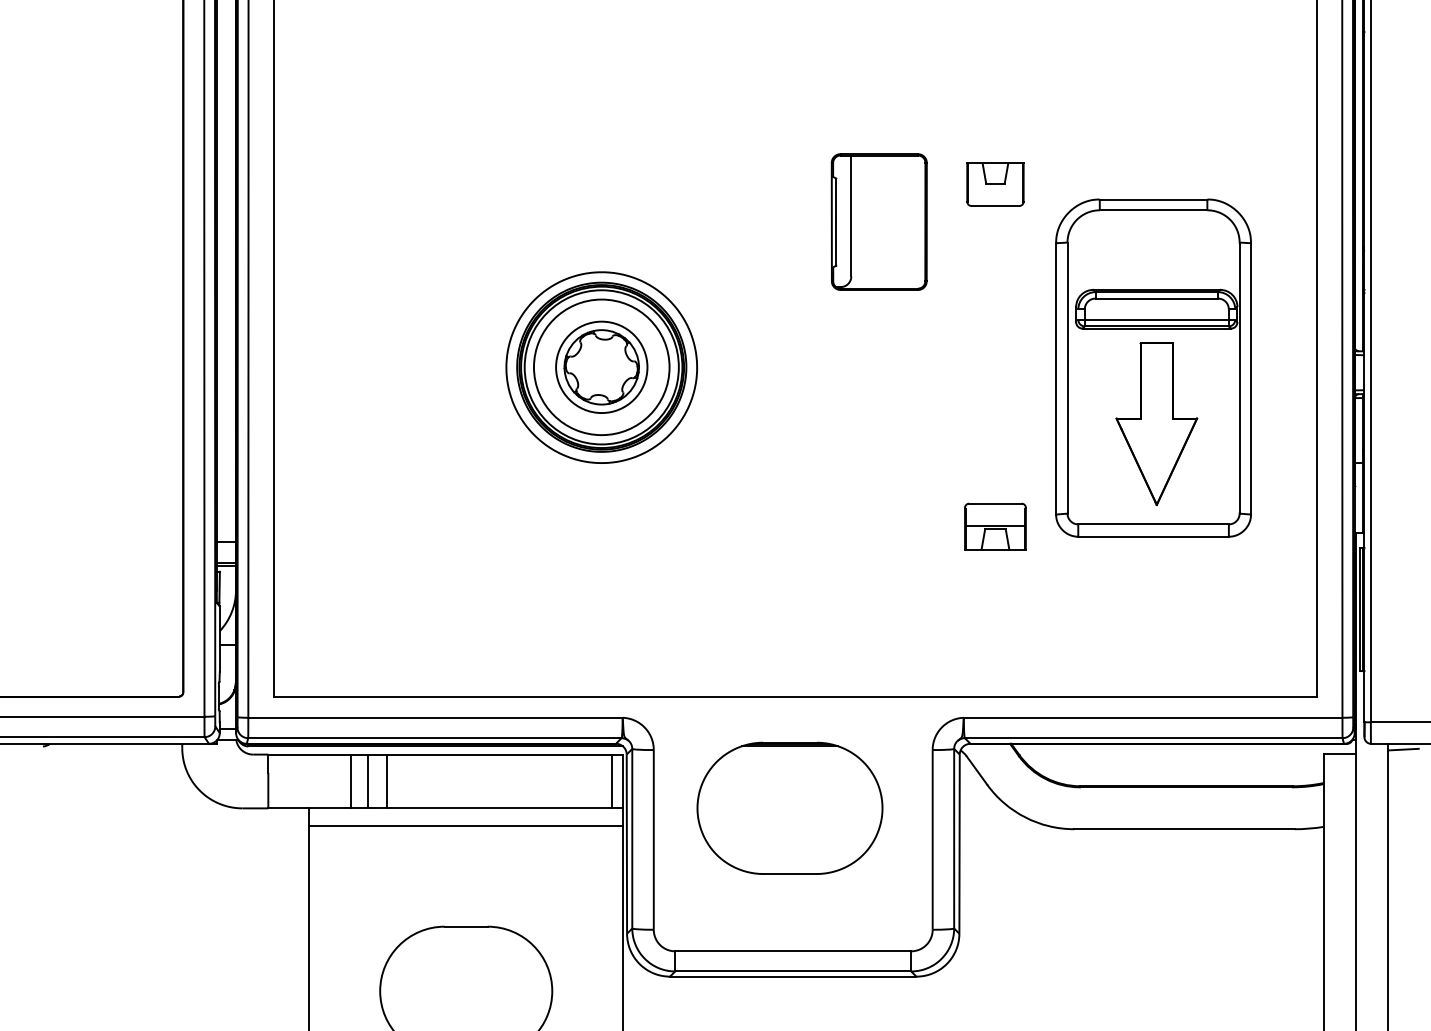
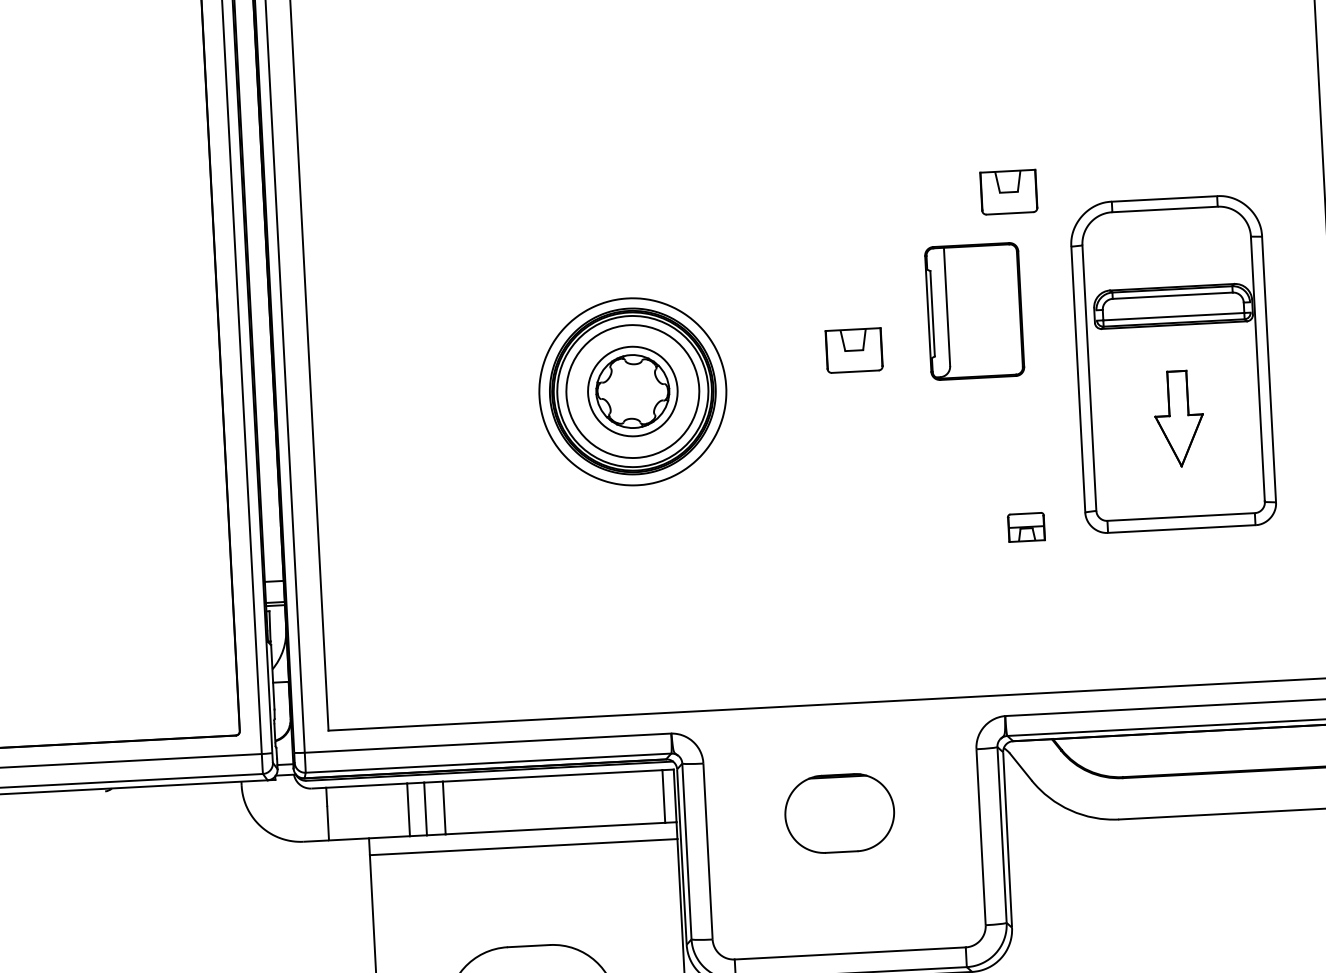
part: (878, 221) -> (973, 310), moved
part: (829, 337) -> (854, 350), added
part: (1156, 424) -> (1178, 419), size x0.6
part: (995, 526) -> (1026, 527), size x0.6
part: (789, 807) -> (839, 812), size x0.6

